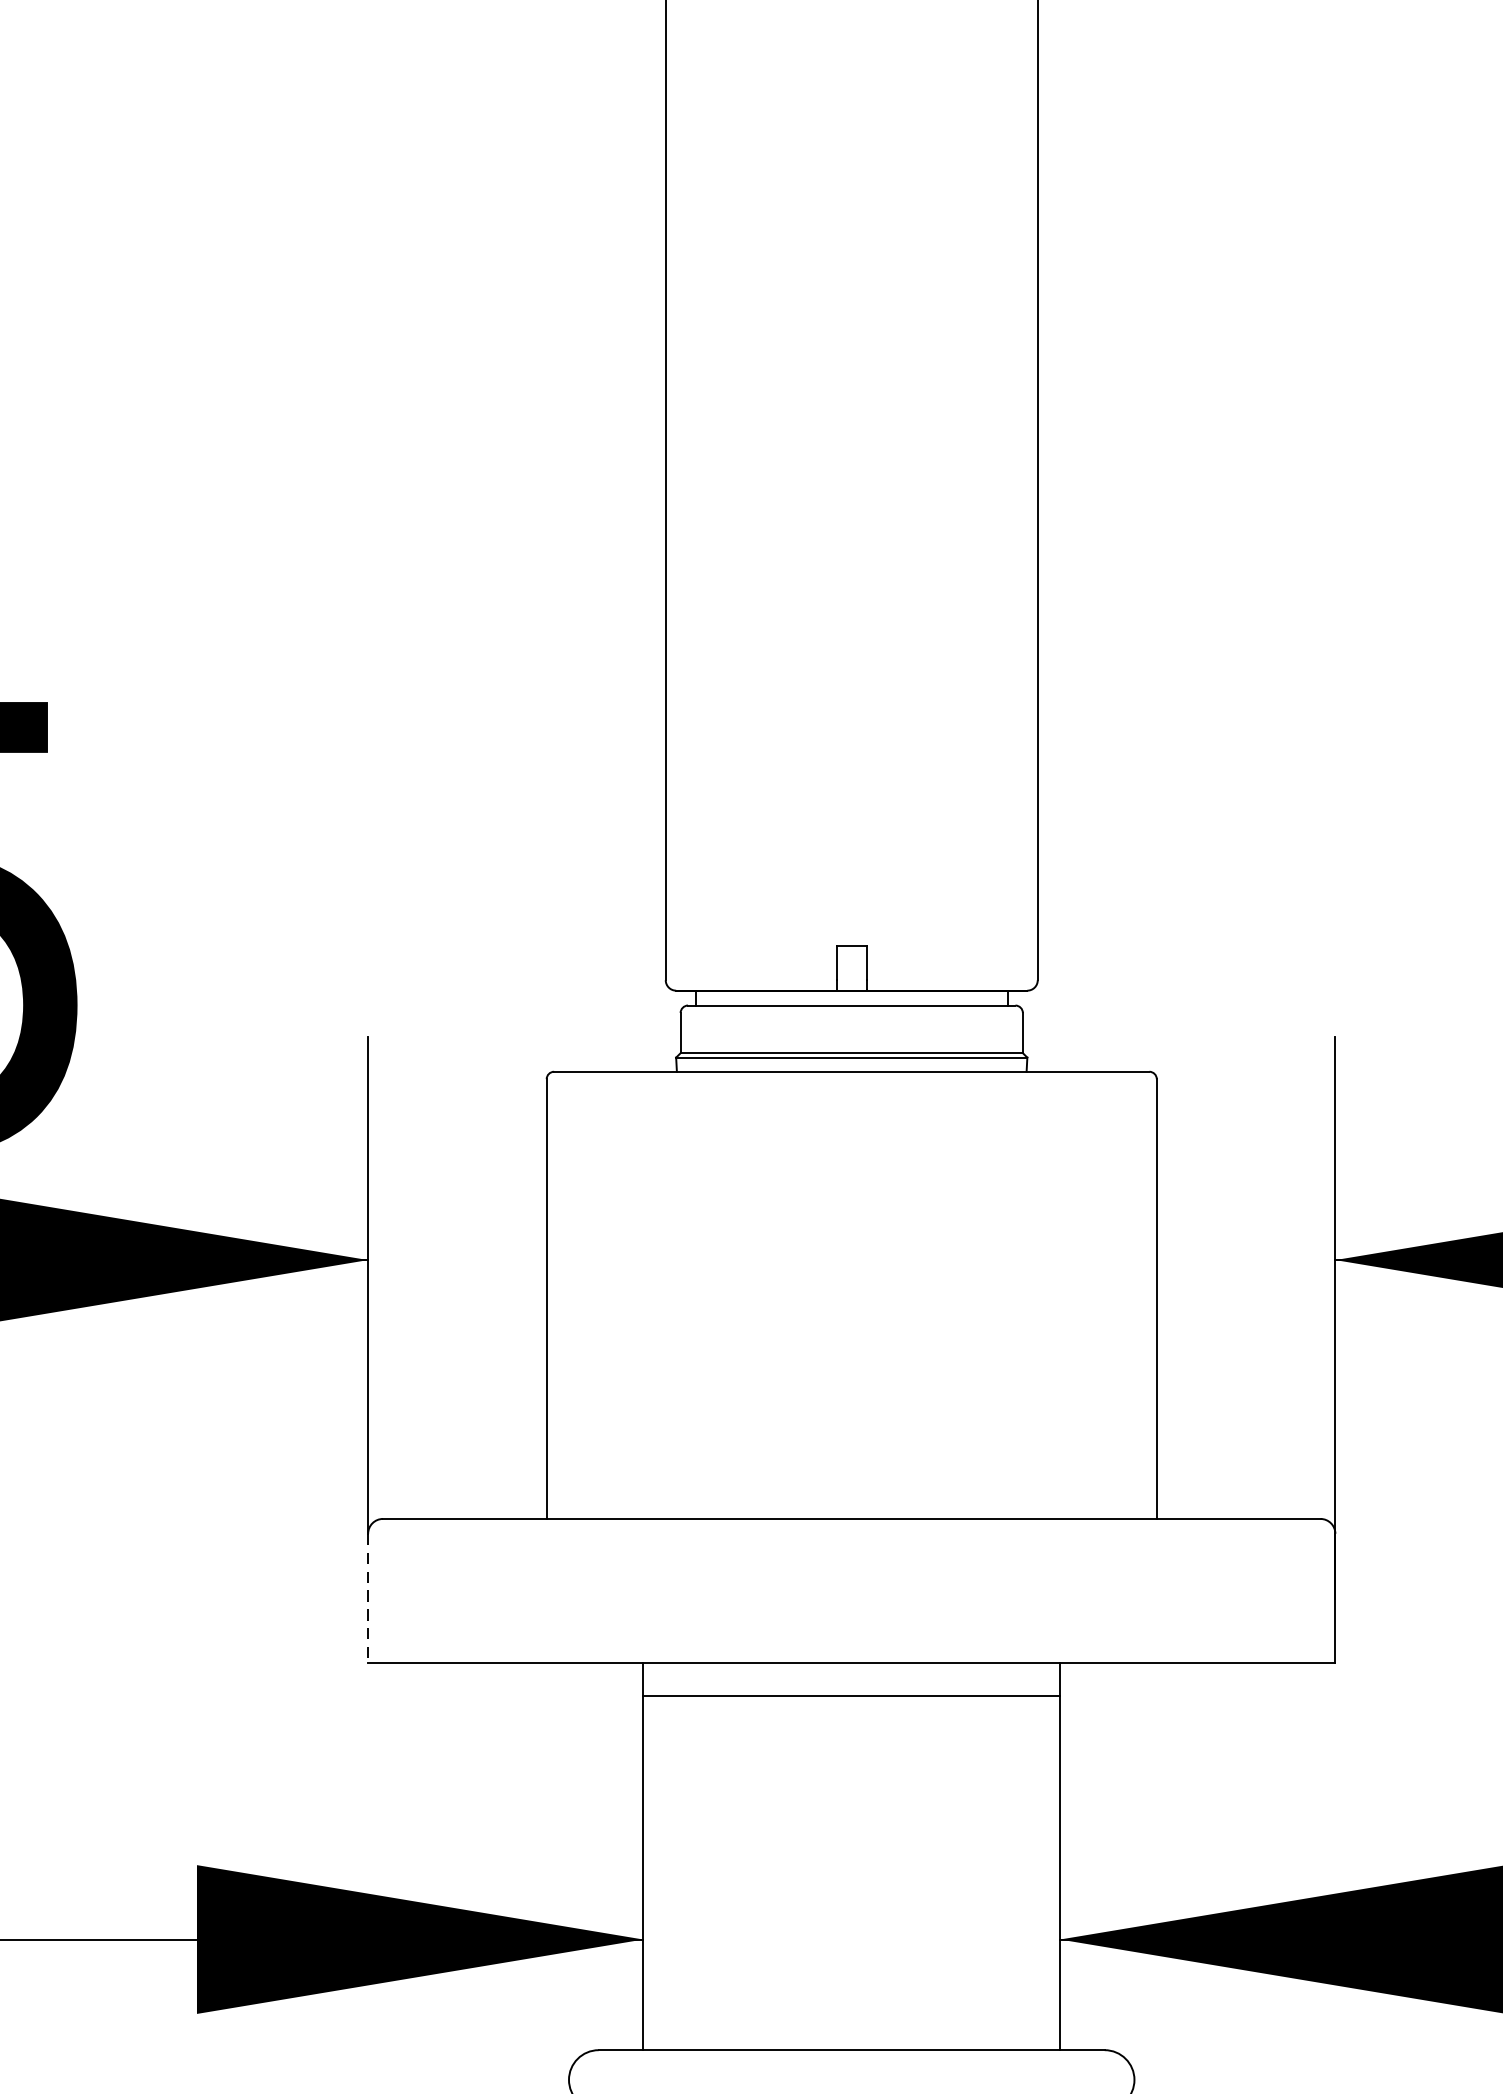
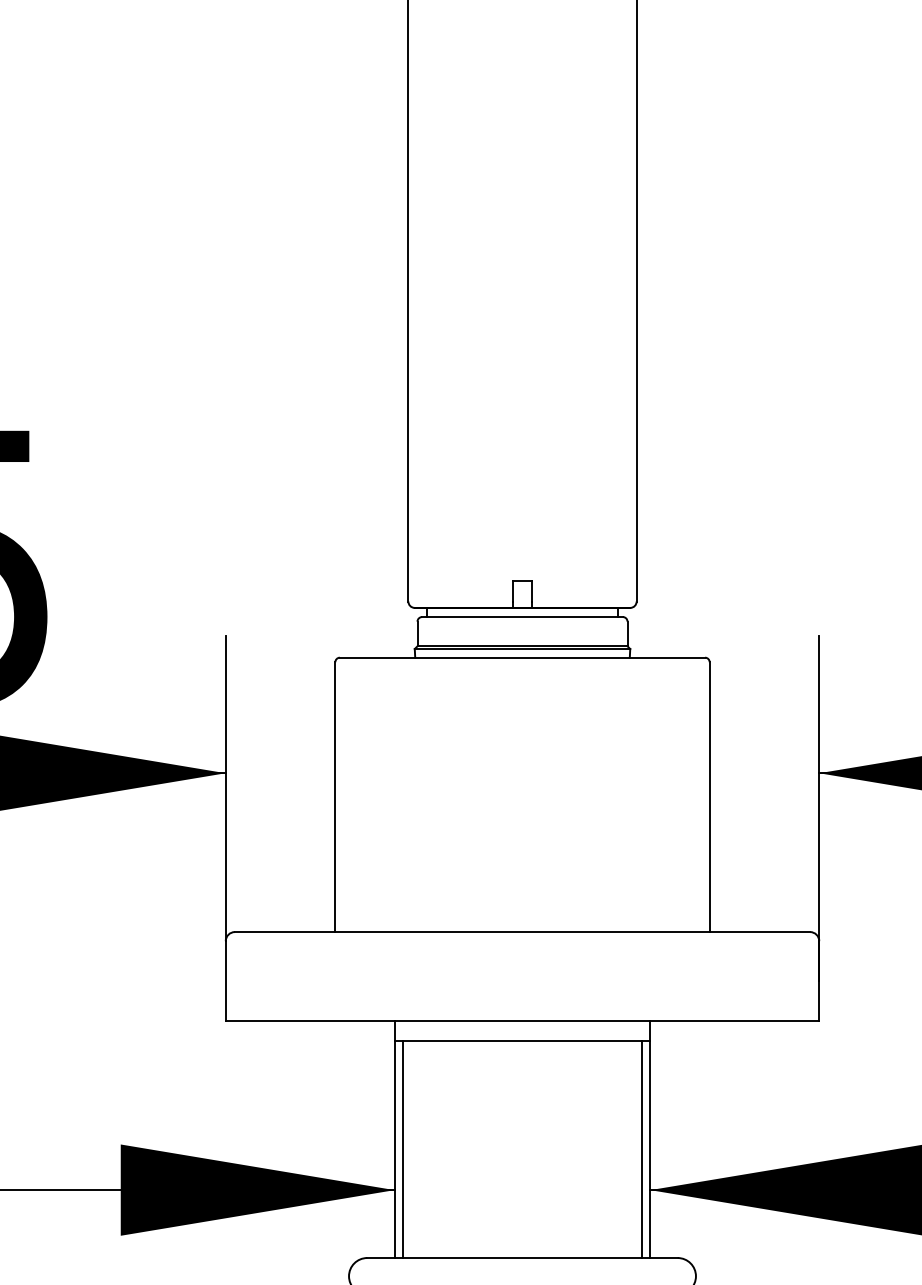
line: (367, 1597) -> (225, 980), dashed -> solid
line: (657, 1873) -> (403, 1149), added
line: (1045, 1873) -> (641, 1149), added

